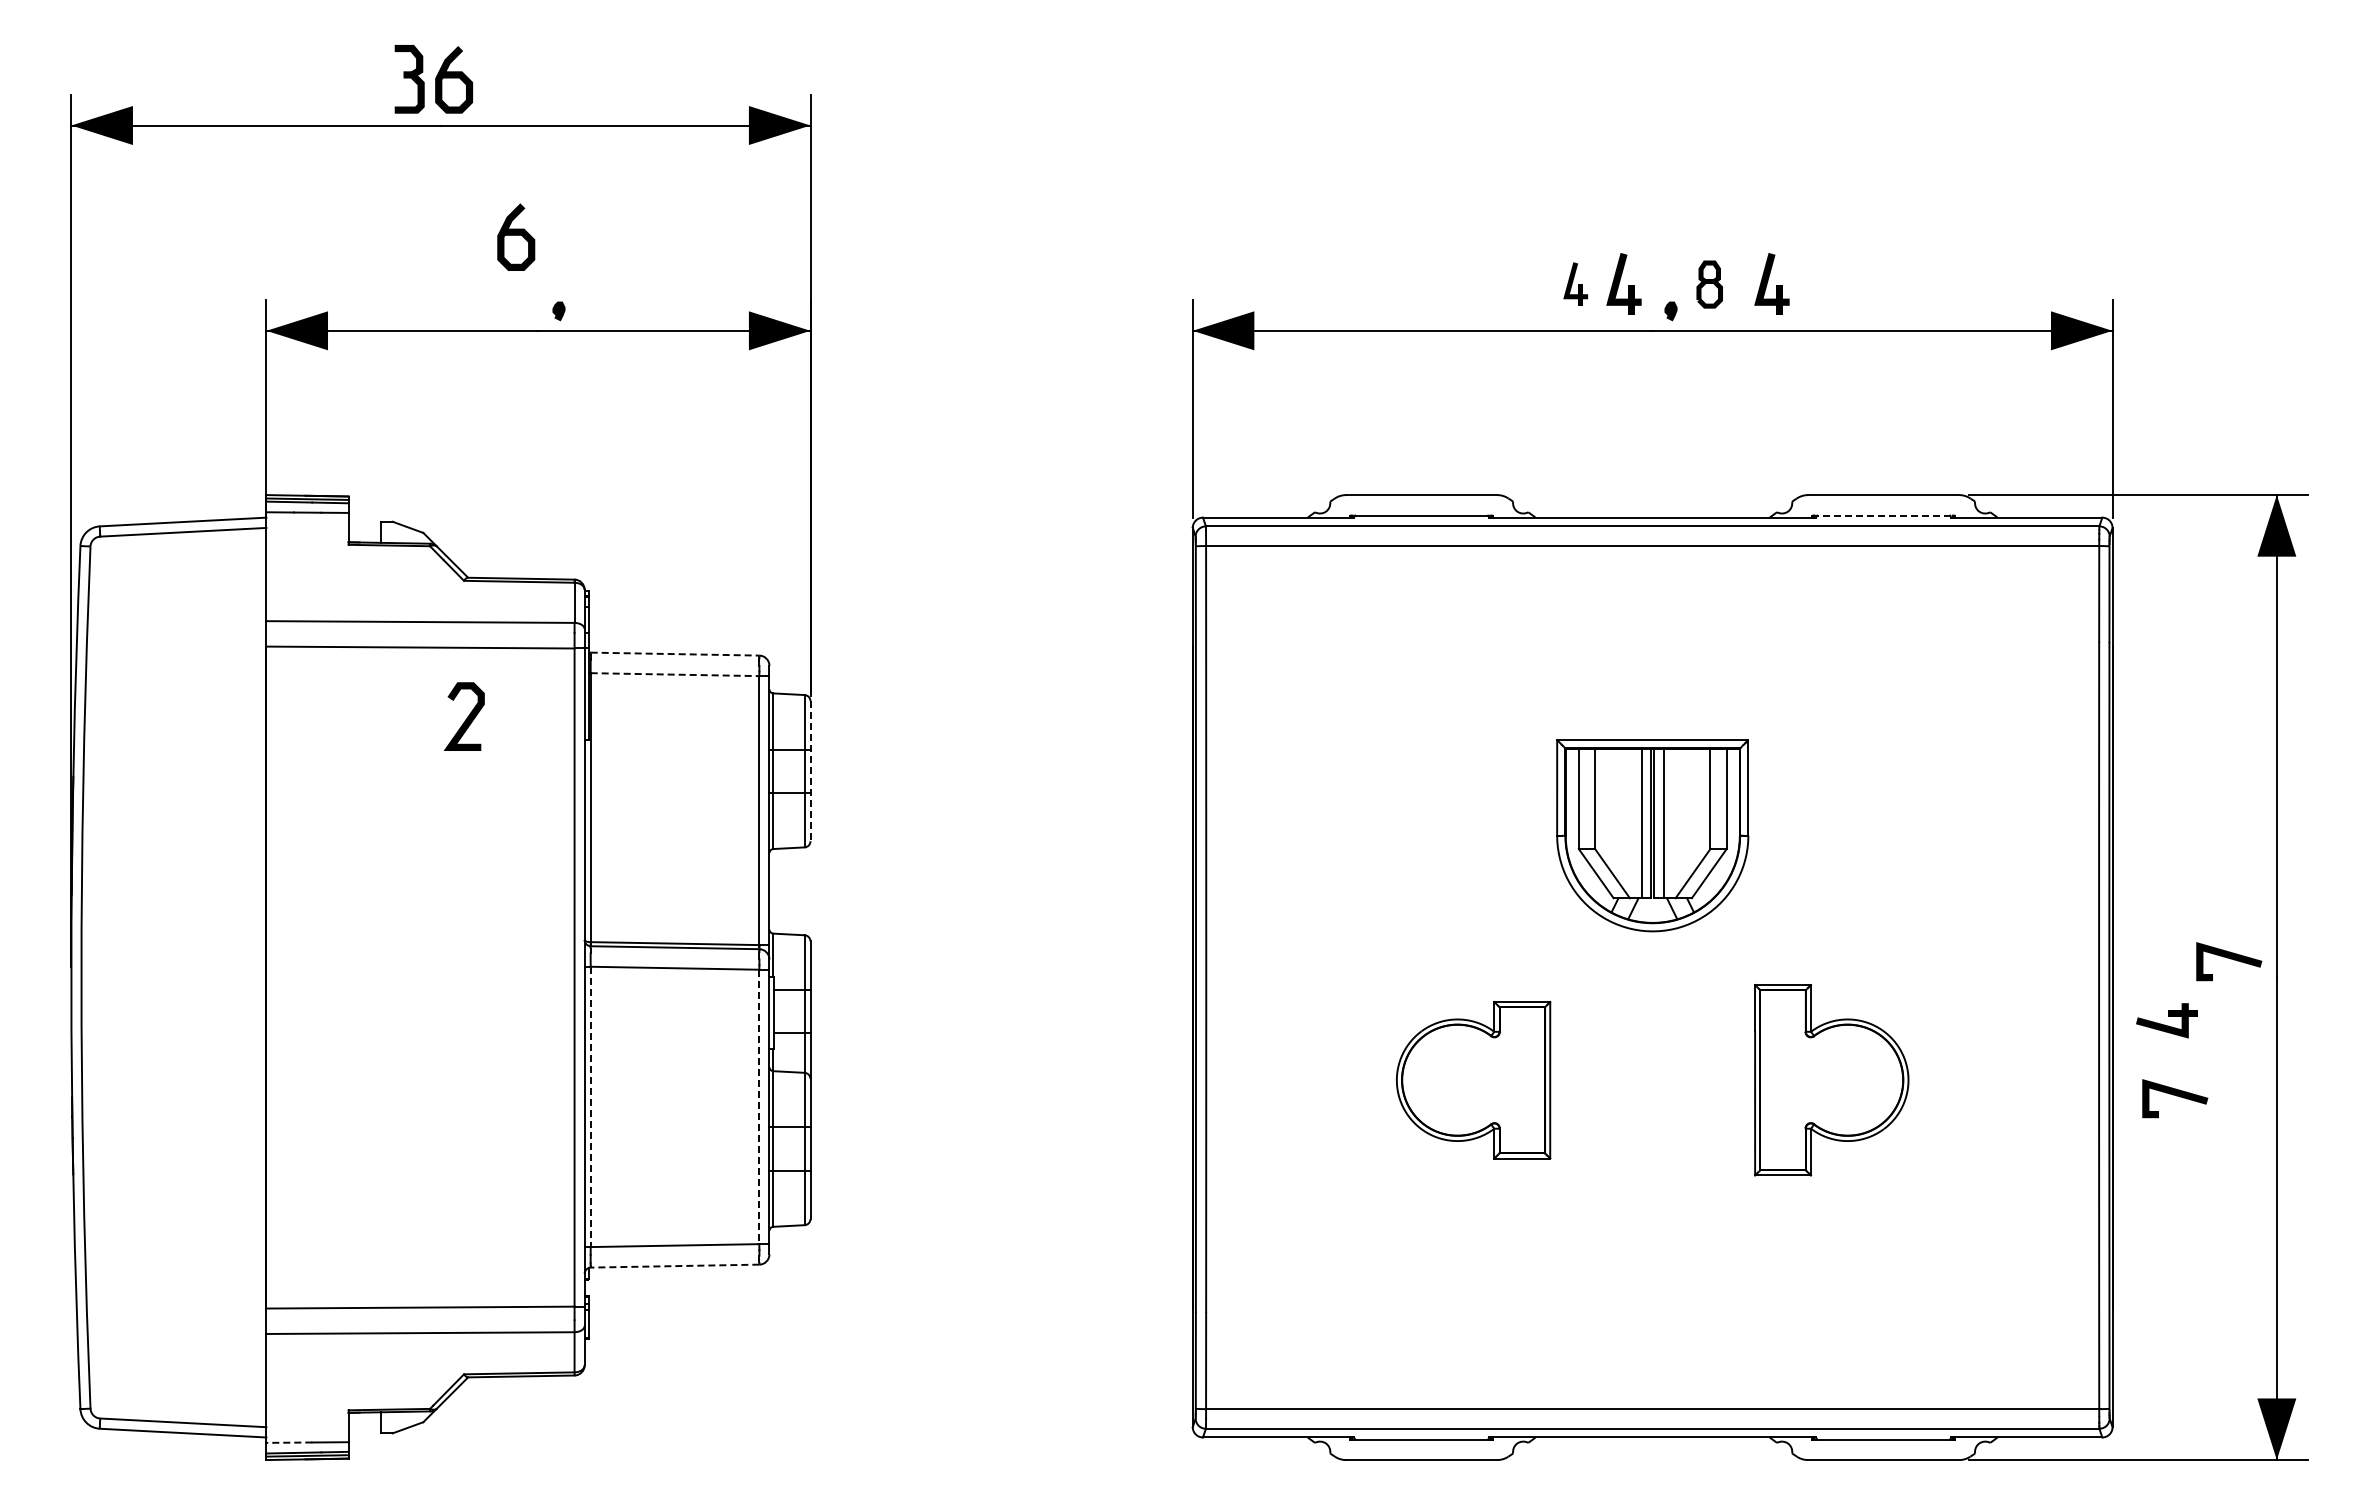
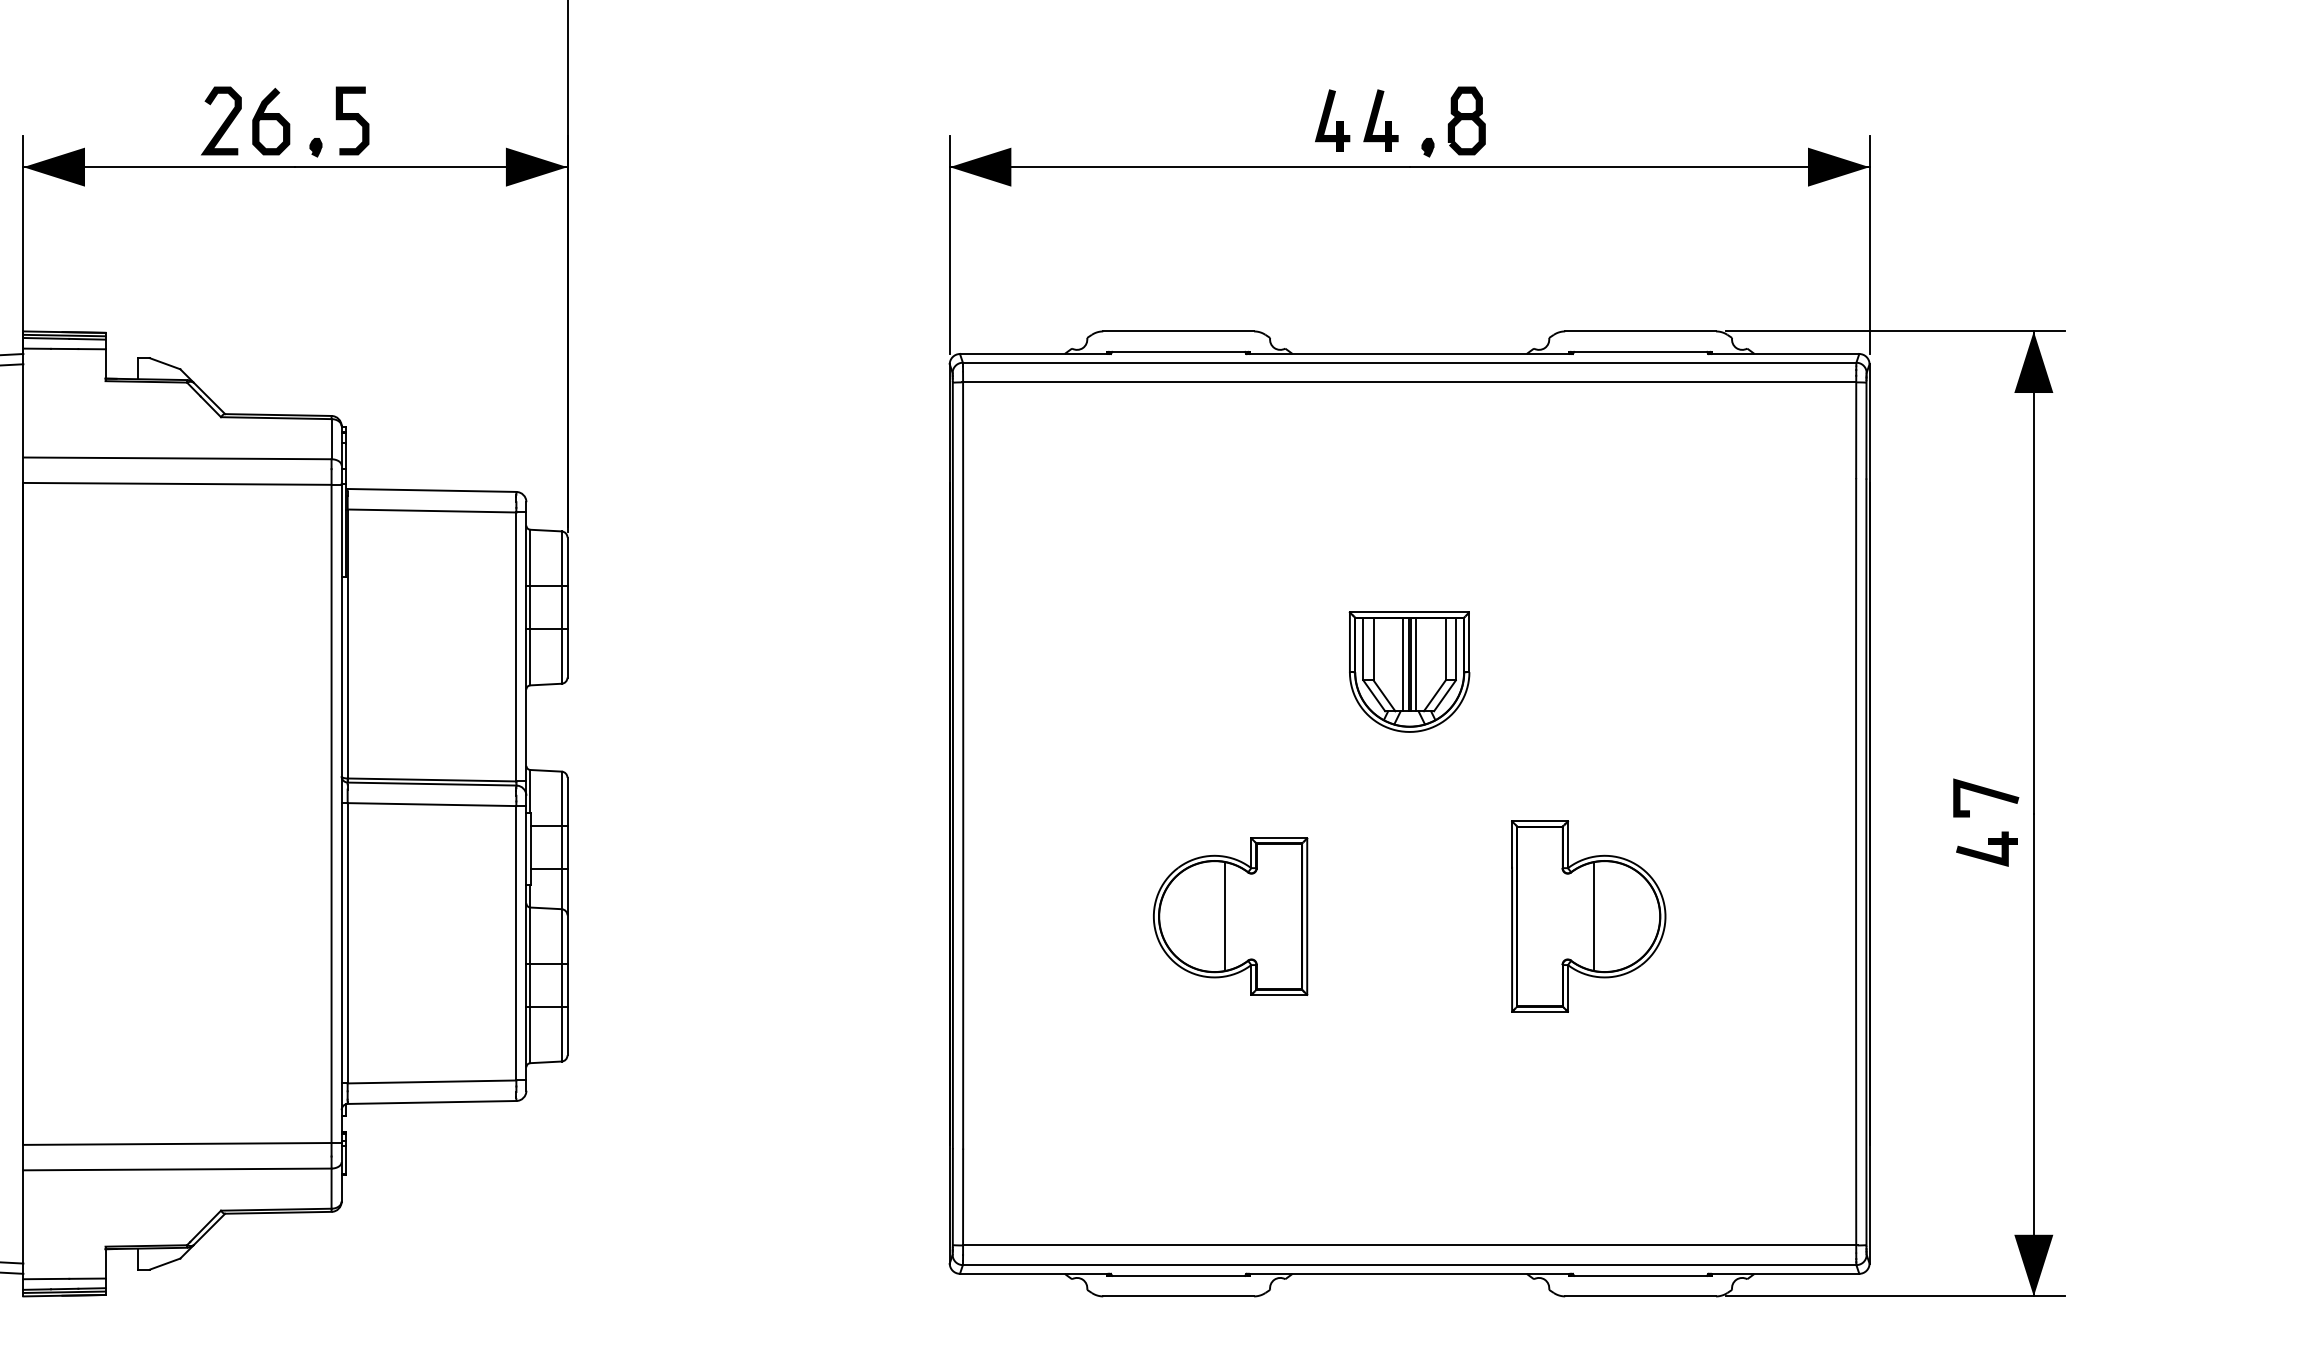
curve: (516, 235) -> (271, 119), moved
curve: (595, 283) -> (352, 119), added
part: (1575, 283) -> (1332, 119), size x1.43
part: (1771, 283) -> (1528, 119), removed
part: (1709, 284) -> (1466, 120), size x1.43
line: (1884, 515) -> (1641, 351), dashed -> solid
line: (675, 654) -> (432, 490), dashed -> solid
line: (675, 674) -> (432, 510), dashed -> solid
curve: (466, 718) -> (223, 122), moved
line: (810, 771) -> (567, 607), dashed -> solid
part: (1652, 835) -> (1409, 671), size x0.62
part: (2166, 1020) -> (1986, 848), moved
line: (1467, 1079) -> (1224, 915), added
line: (1837, 1079) -> (1594, 915), added
line: (2176, 1096) -> (1933, 932), removed
line: (590, 1107) -> (347, 943), dashed -> solid
line: (759, 1107) -> (516, 943), dashed -> solid
line: (674, 1266) -> (431, 1102), dashed -> solid
line: (289, 1442) -> (46, 1278), dashed -> solid

